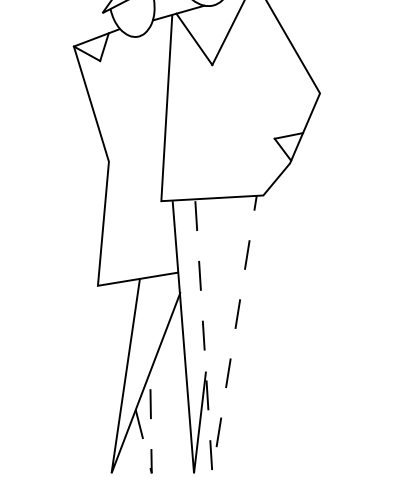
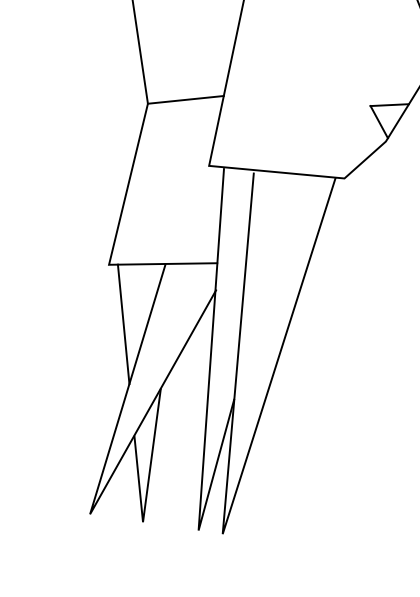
line: (136, 154) -> (185, 99), added
line: (115, 328) -> (123, 324), added
line: (151, 455) -> (146, 498), dashed -> solid
line: (212, 469) -> (223, 529), dashed -> solid

